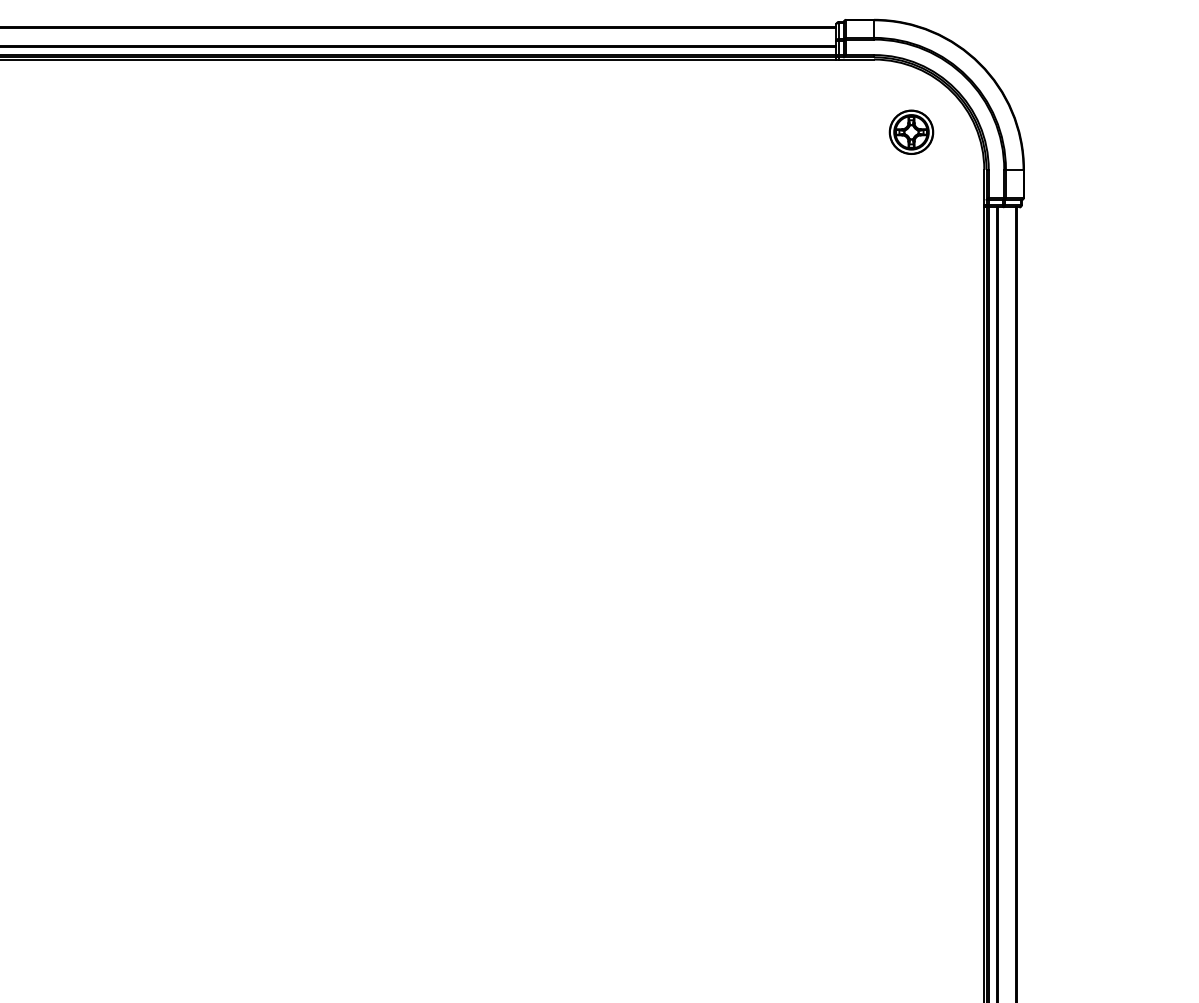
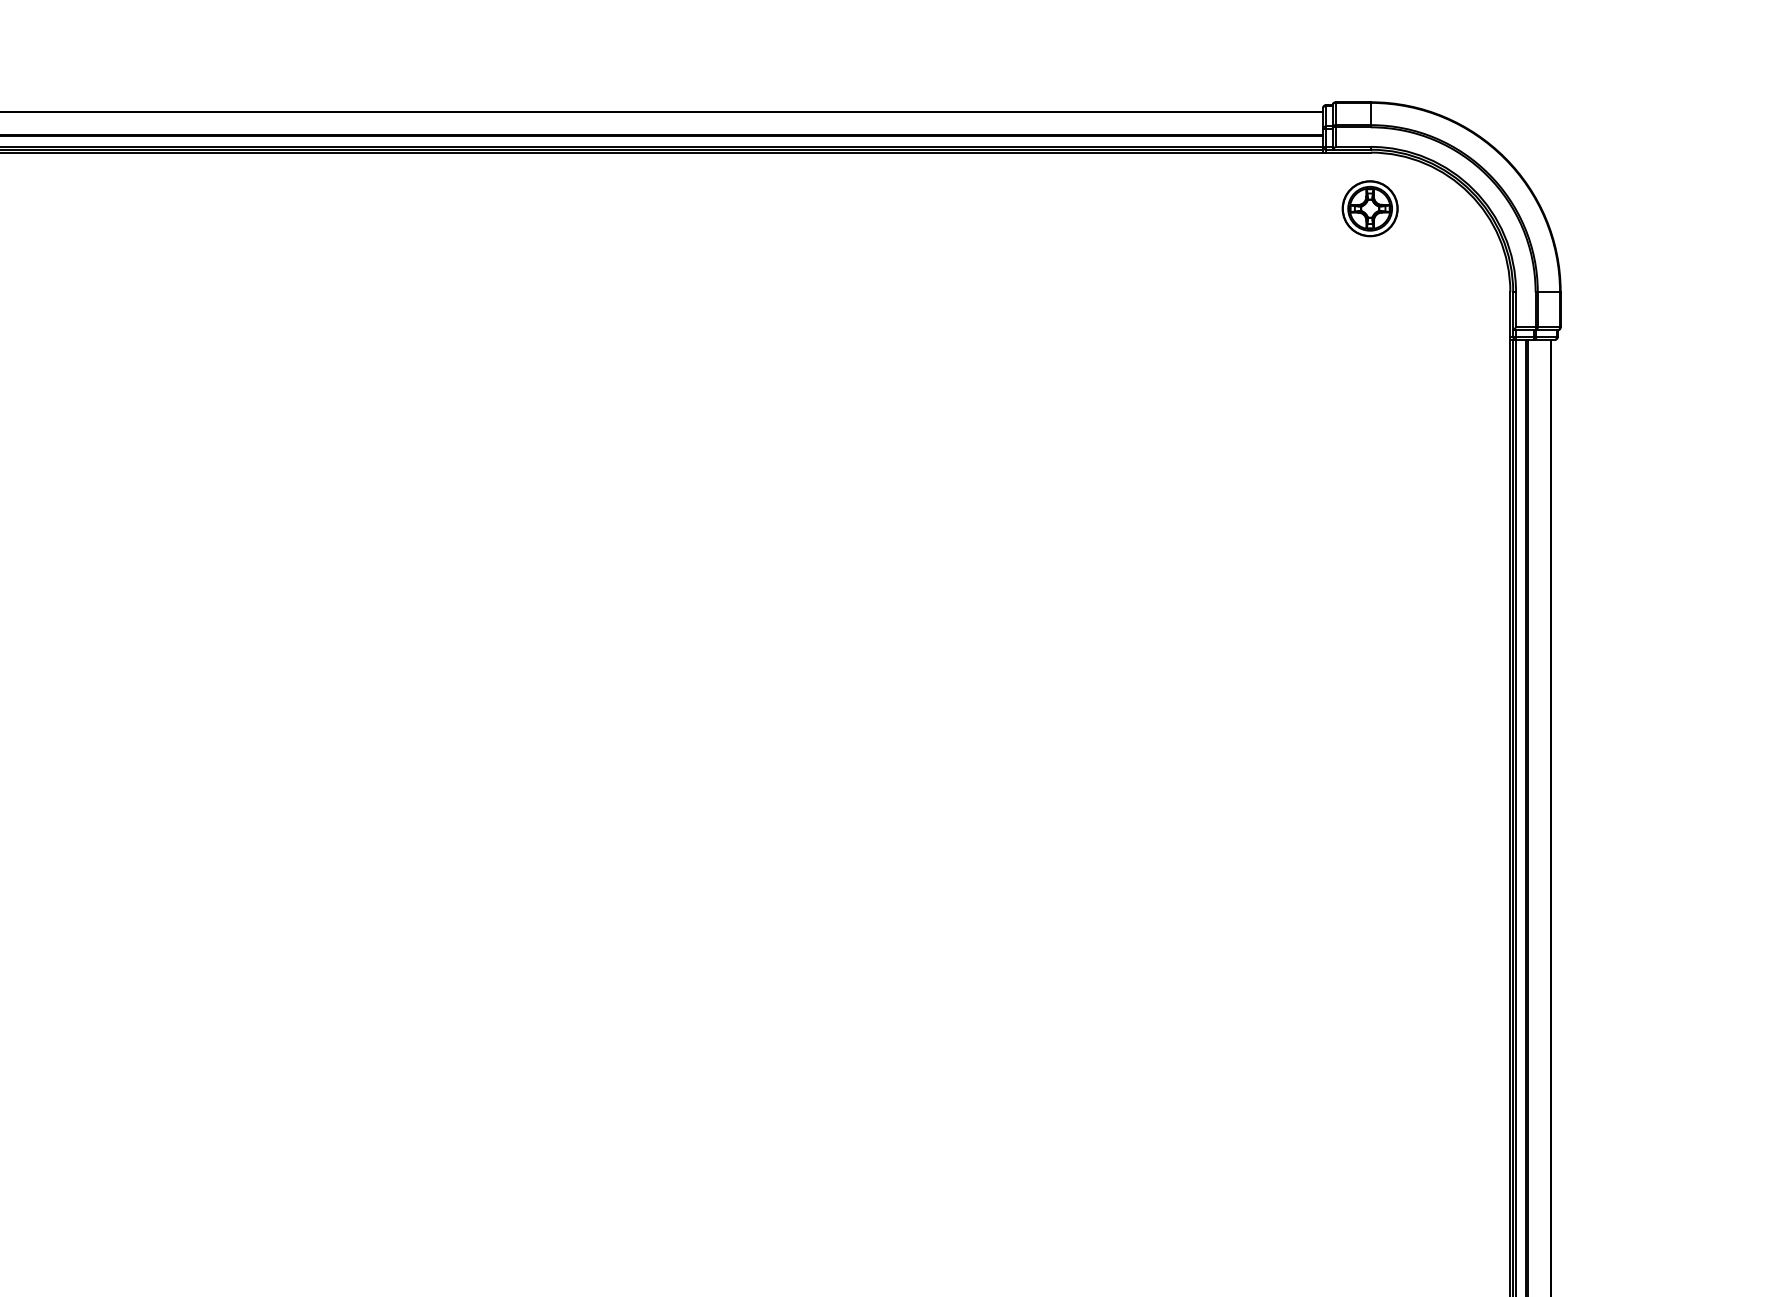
part: (910, 132) -> (1369, 208), moved

